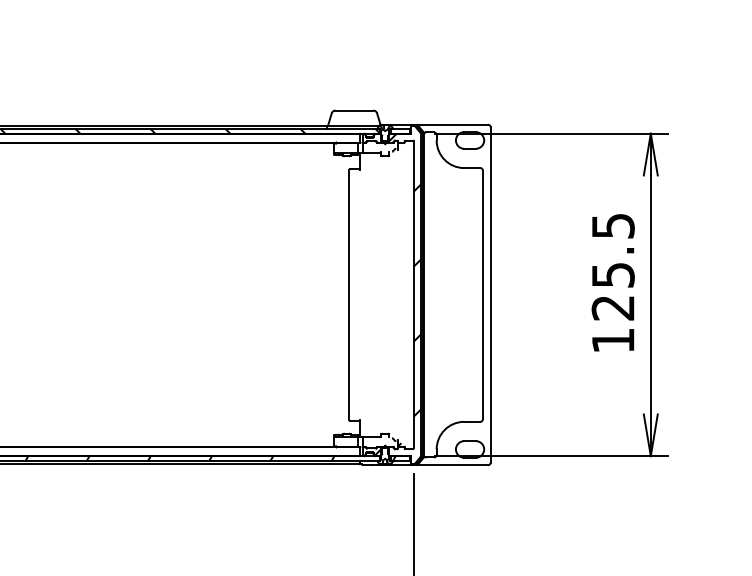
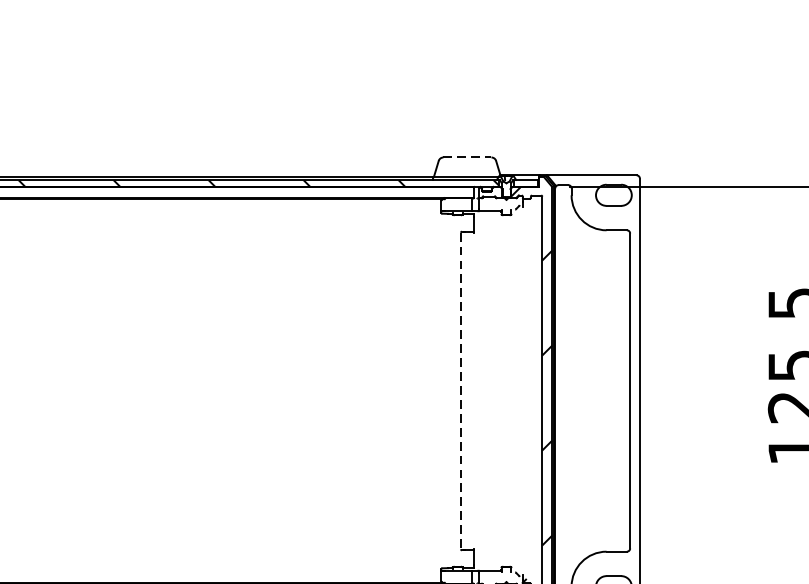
line: (354, 110) -> (467, 157), solid -> dashed
line: (349, 295) -> (461, 391), solid -> dashed

